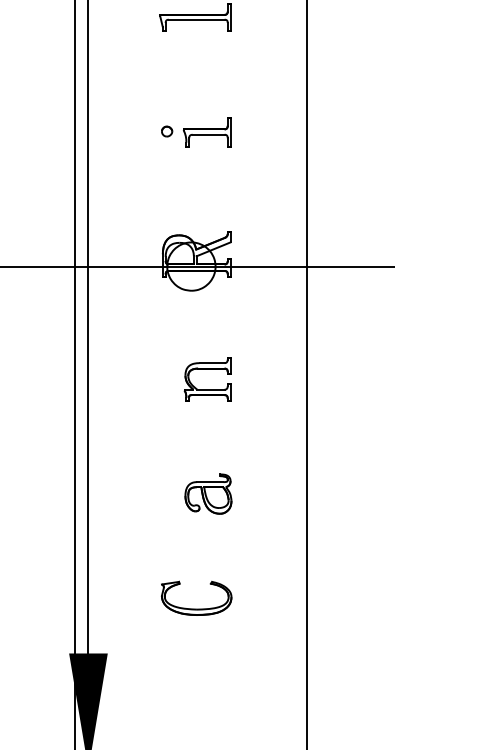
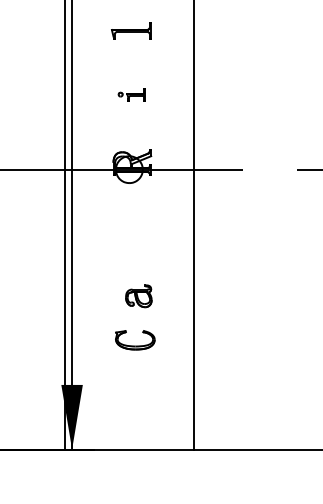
part: (195, 131) -> (131, 94), size x0.7
part: (206, 377) -> (137, 231), removed
part: (197, 598) -> (135, 340), moved

